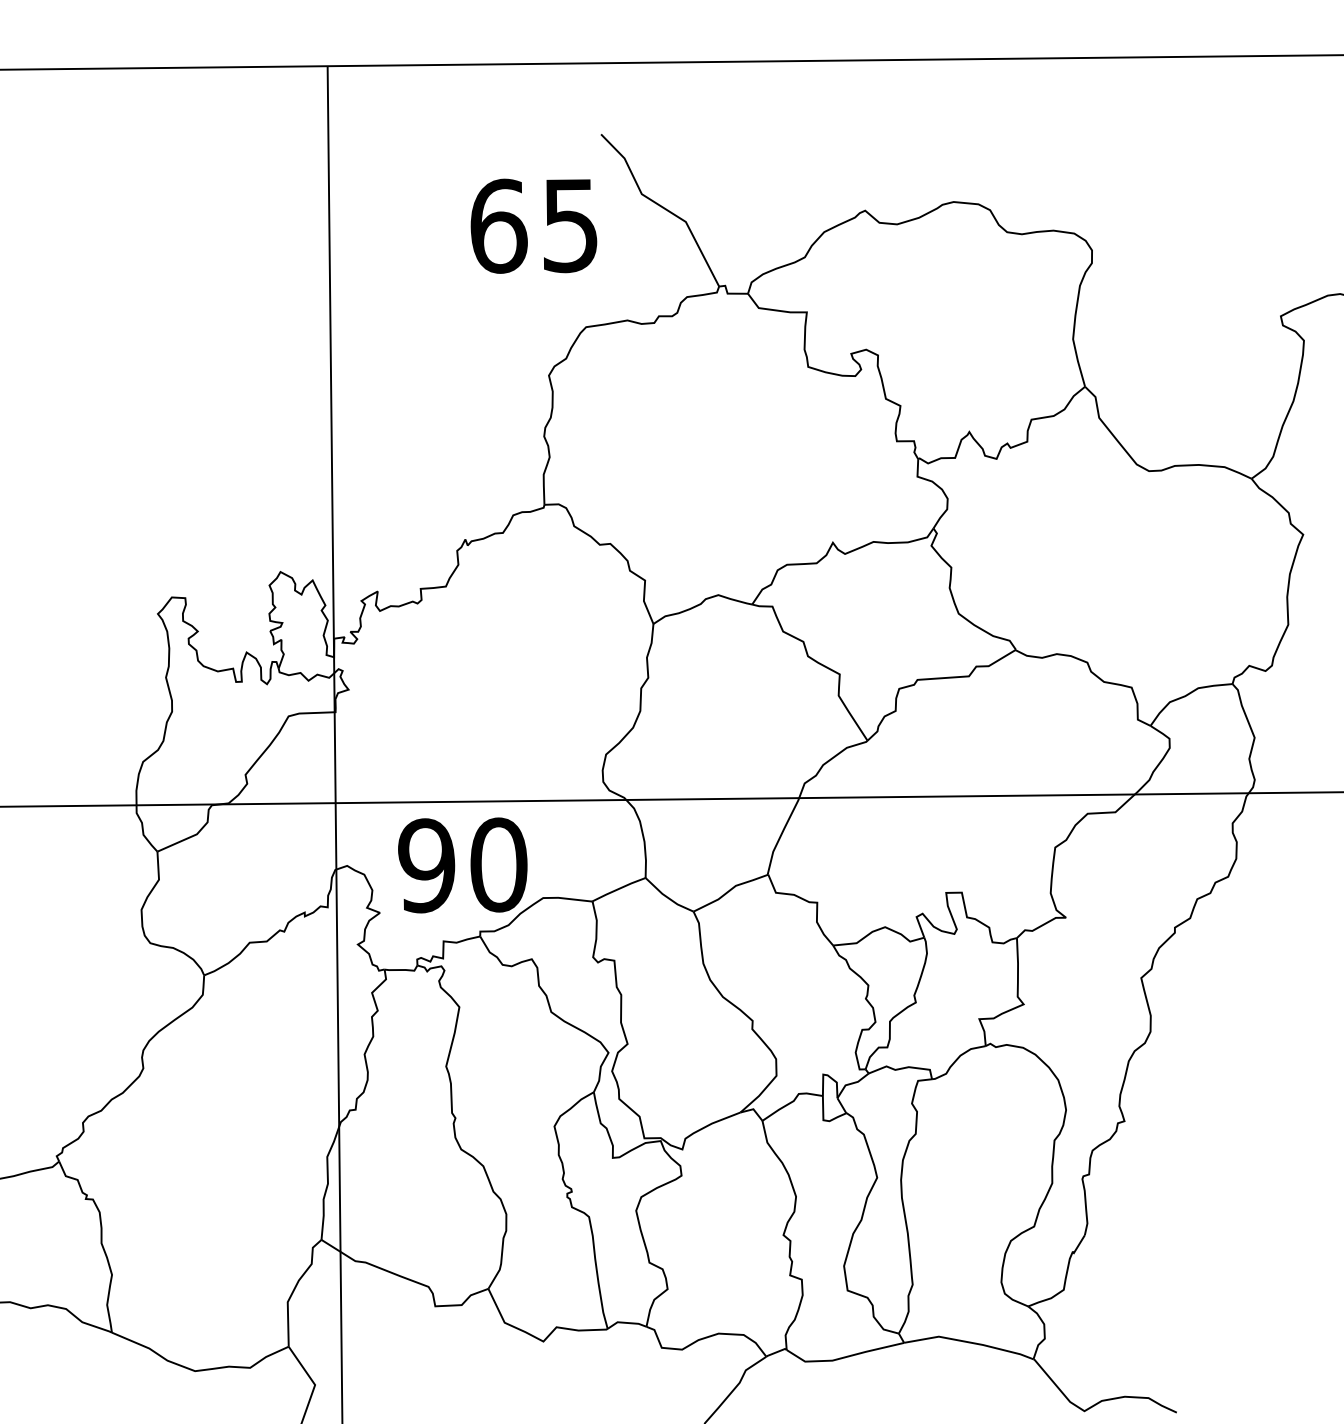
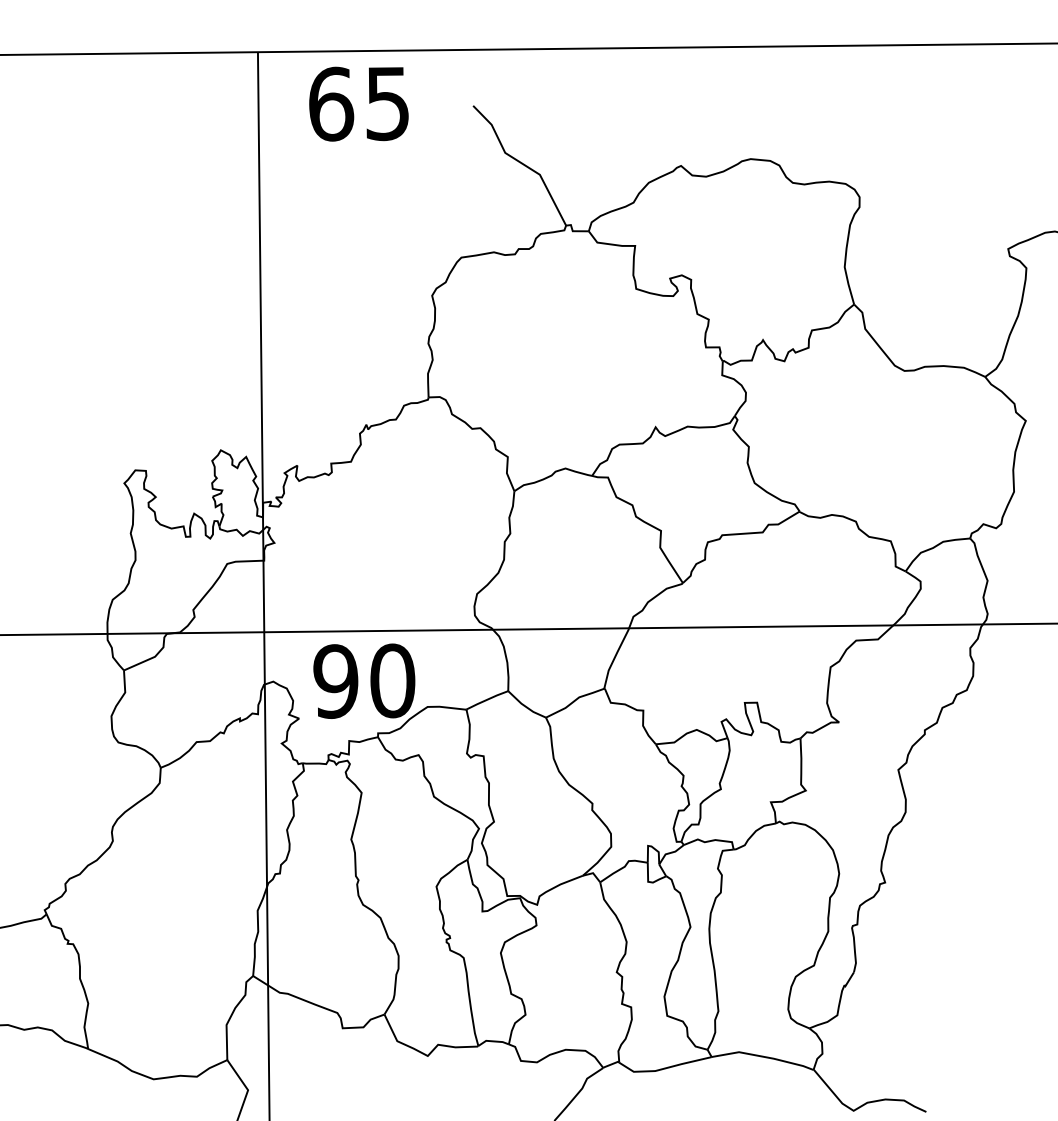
text: (533, 225) -> (358, 103), moved

